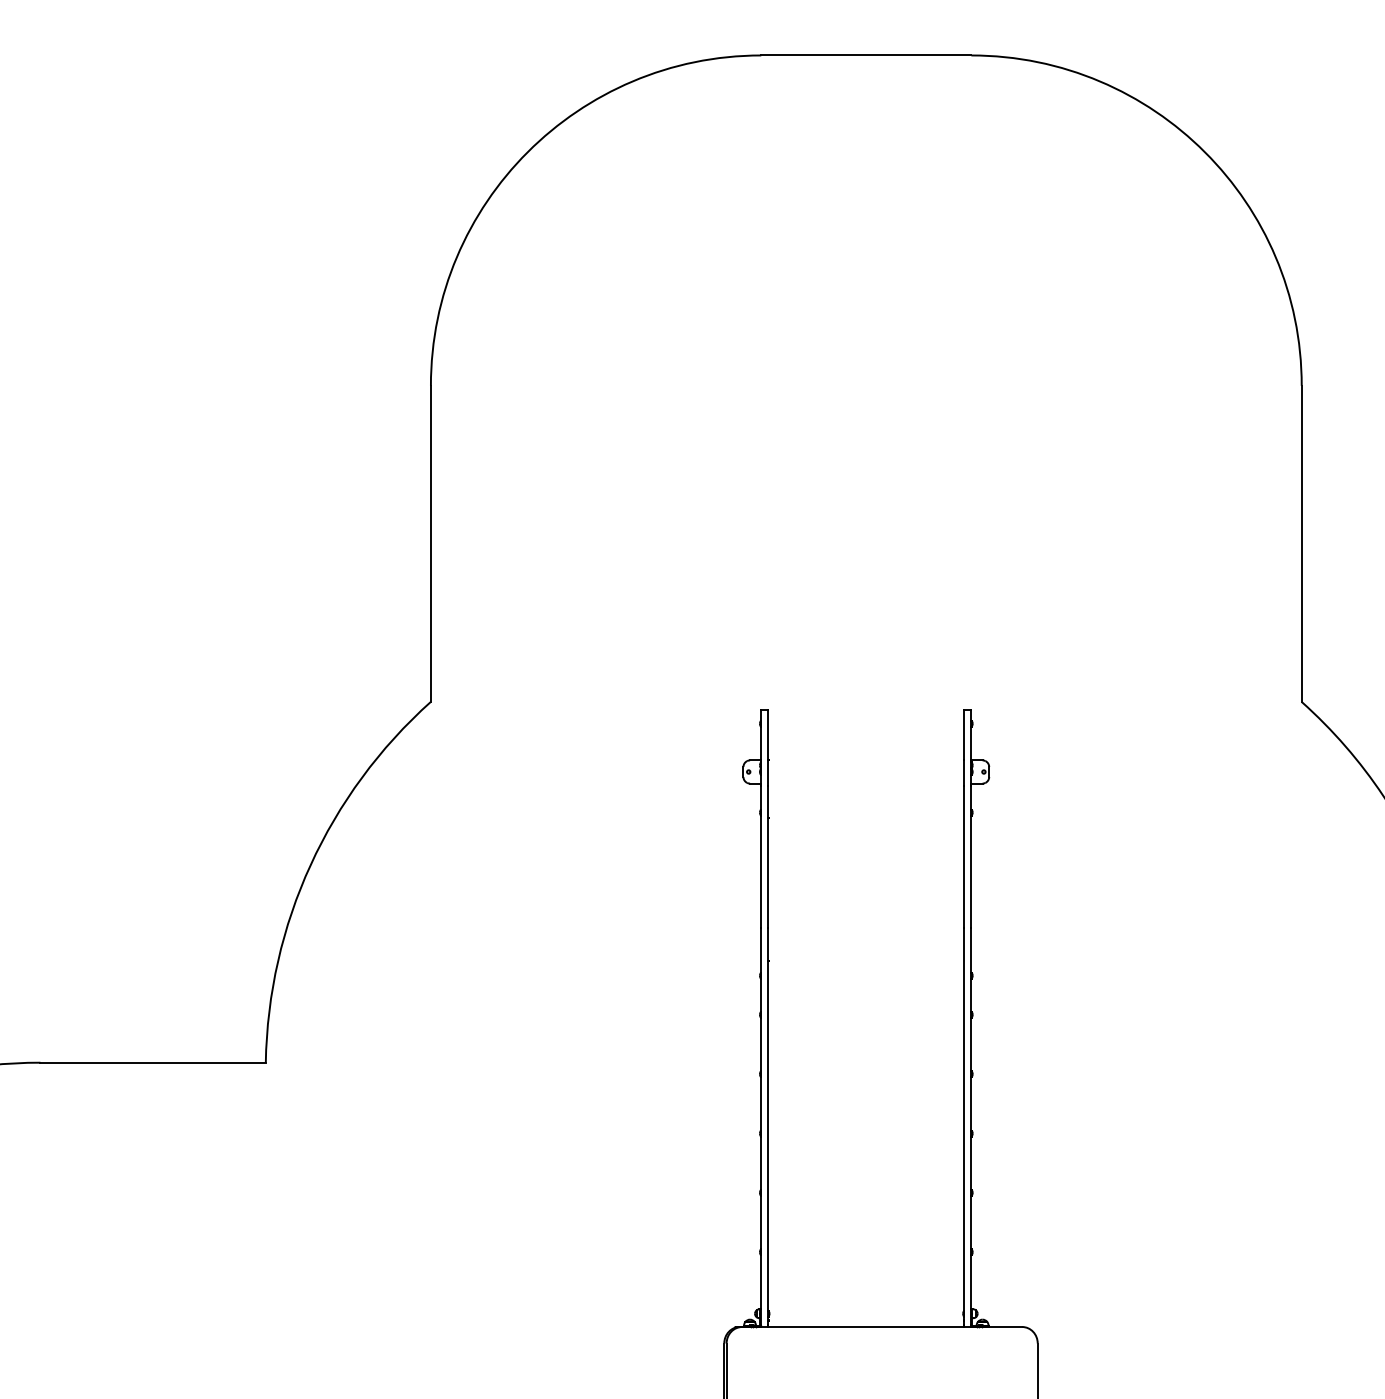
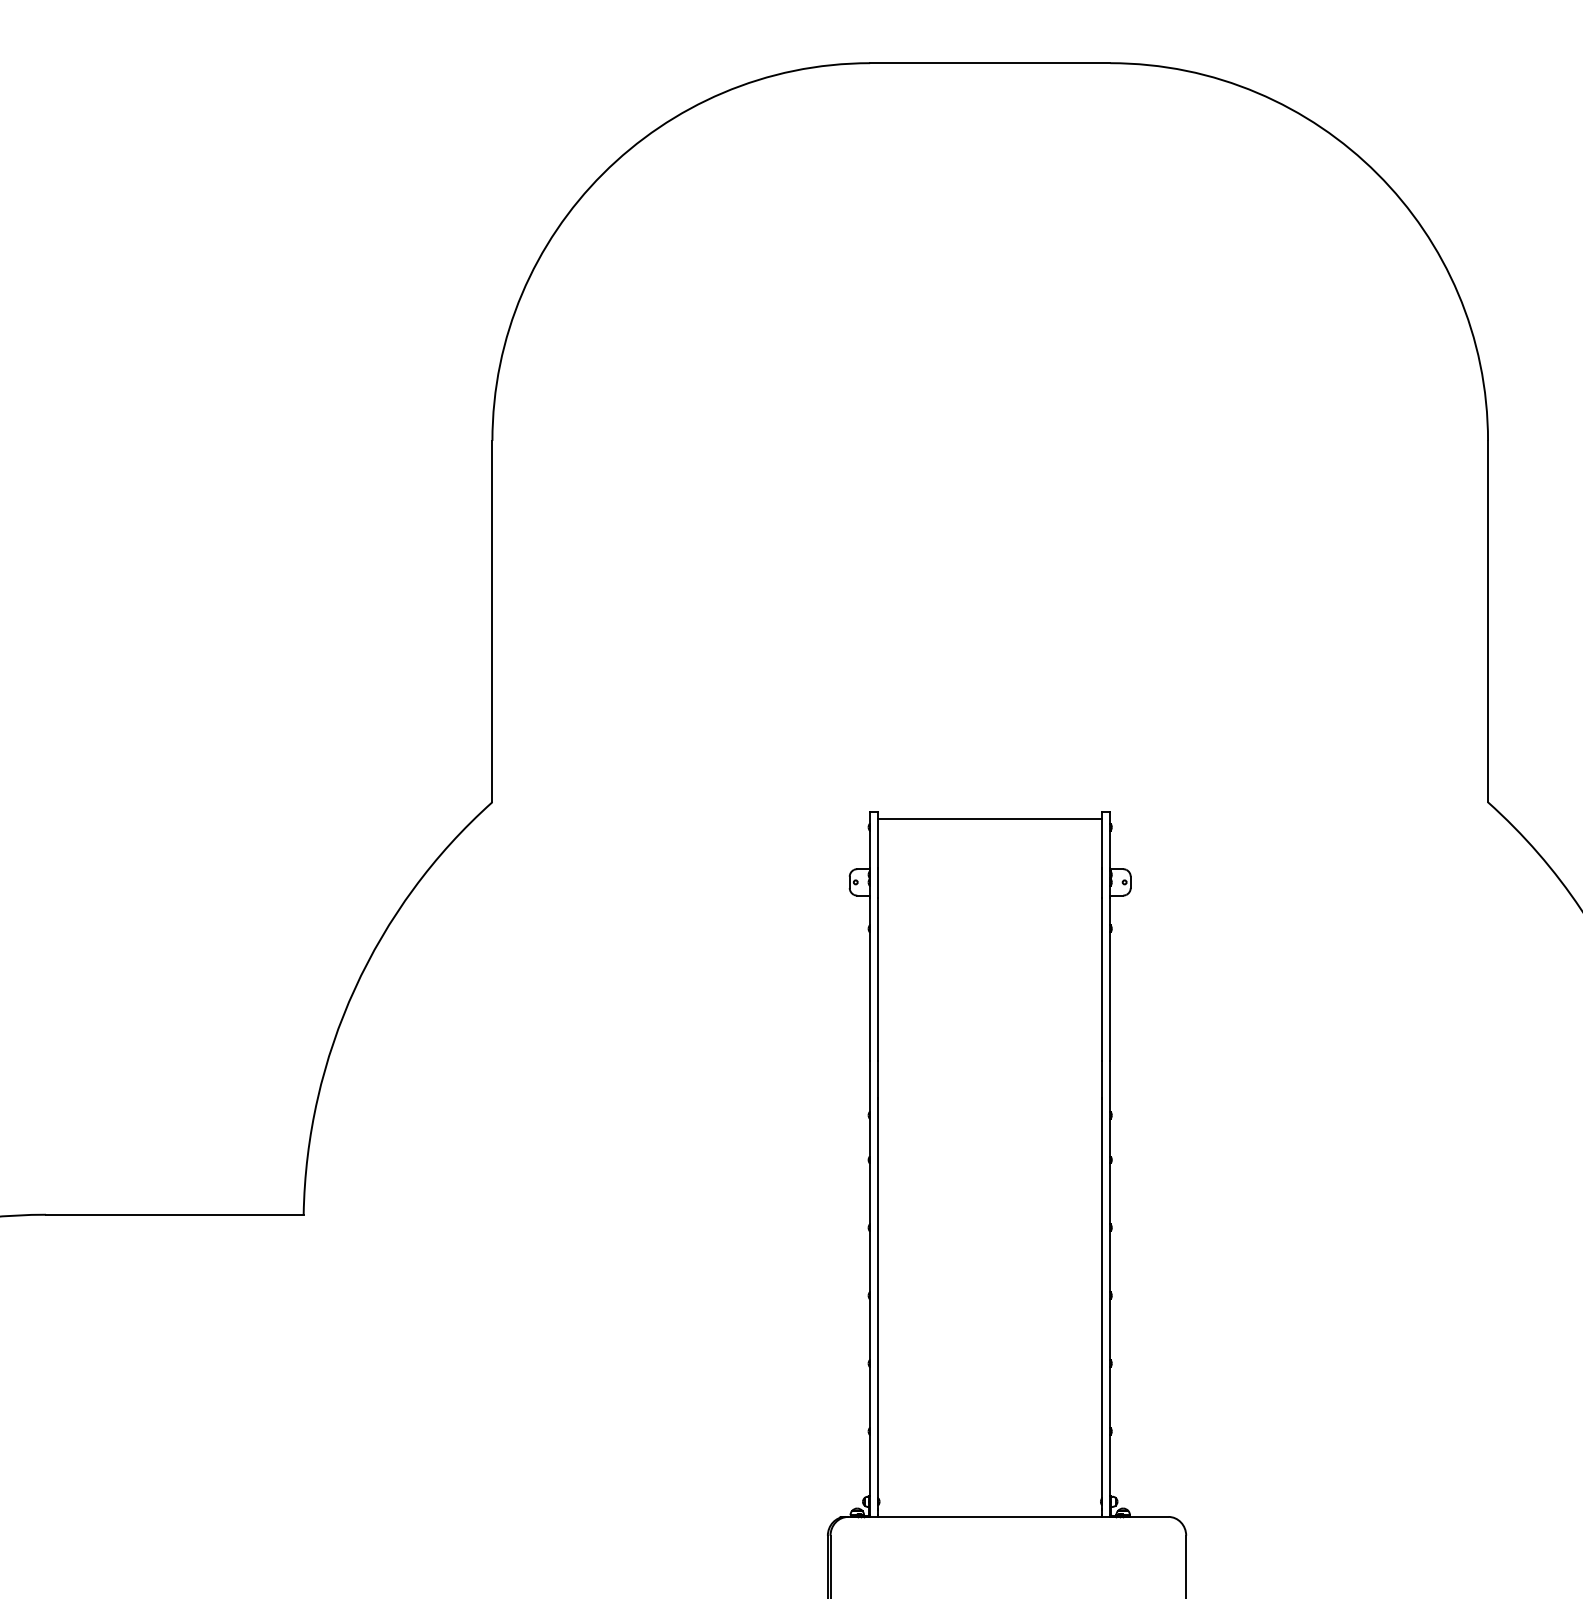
line: (866, 716) -> (990, 818), added

